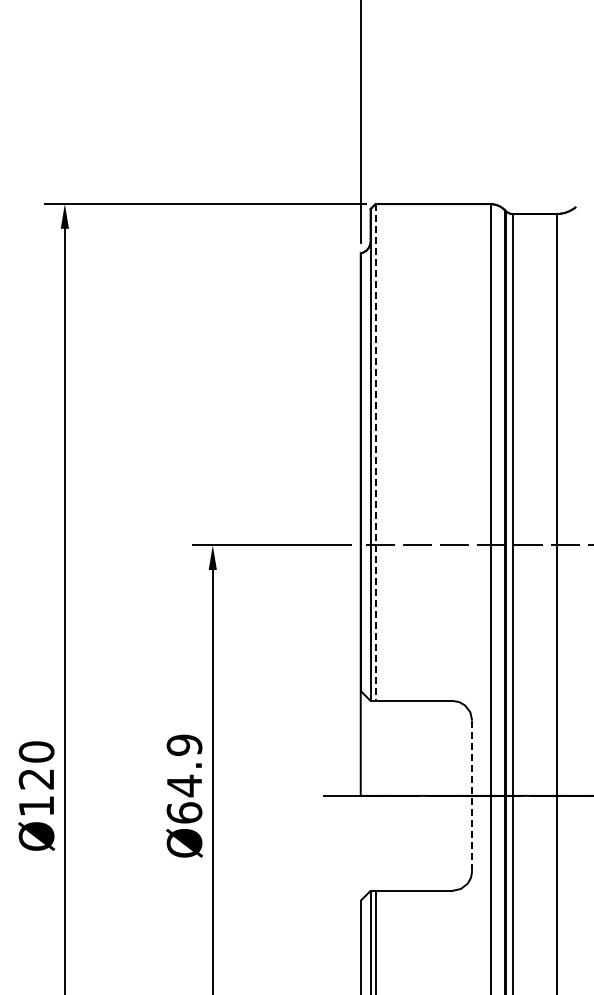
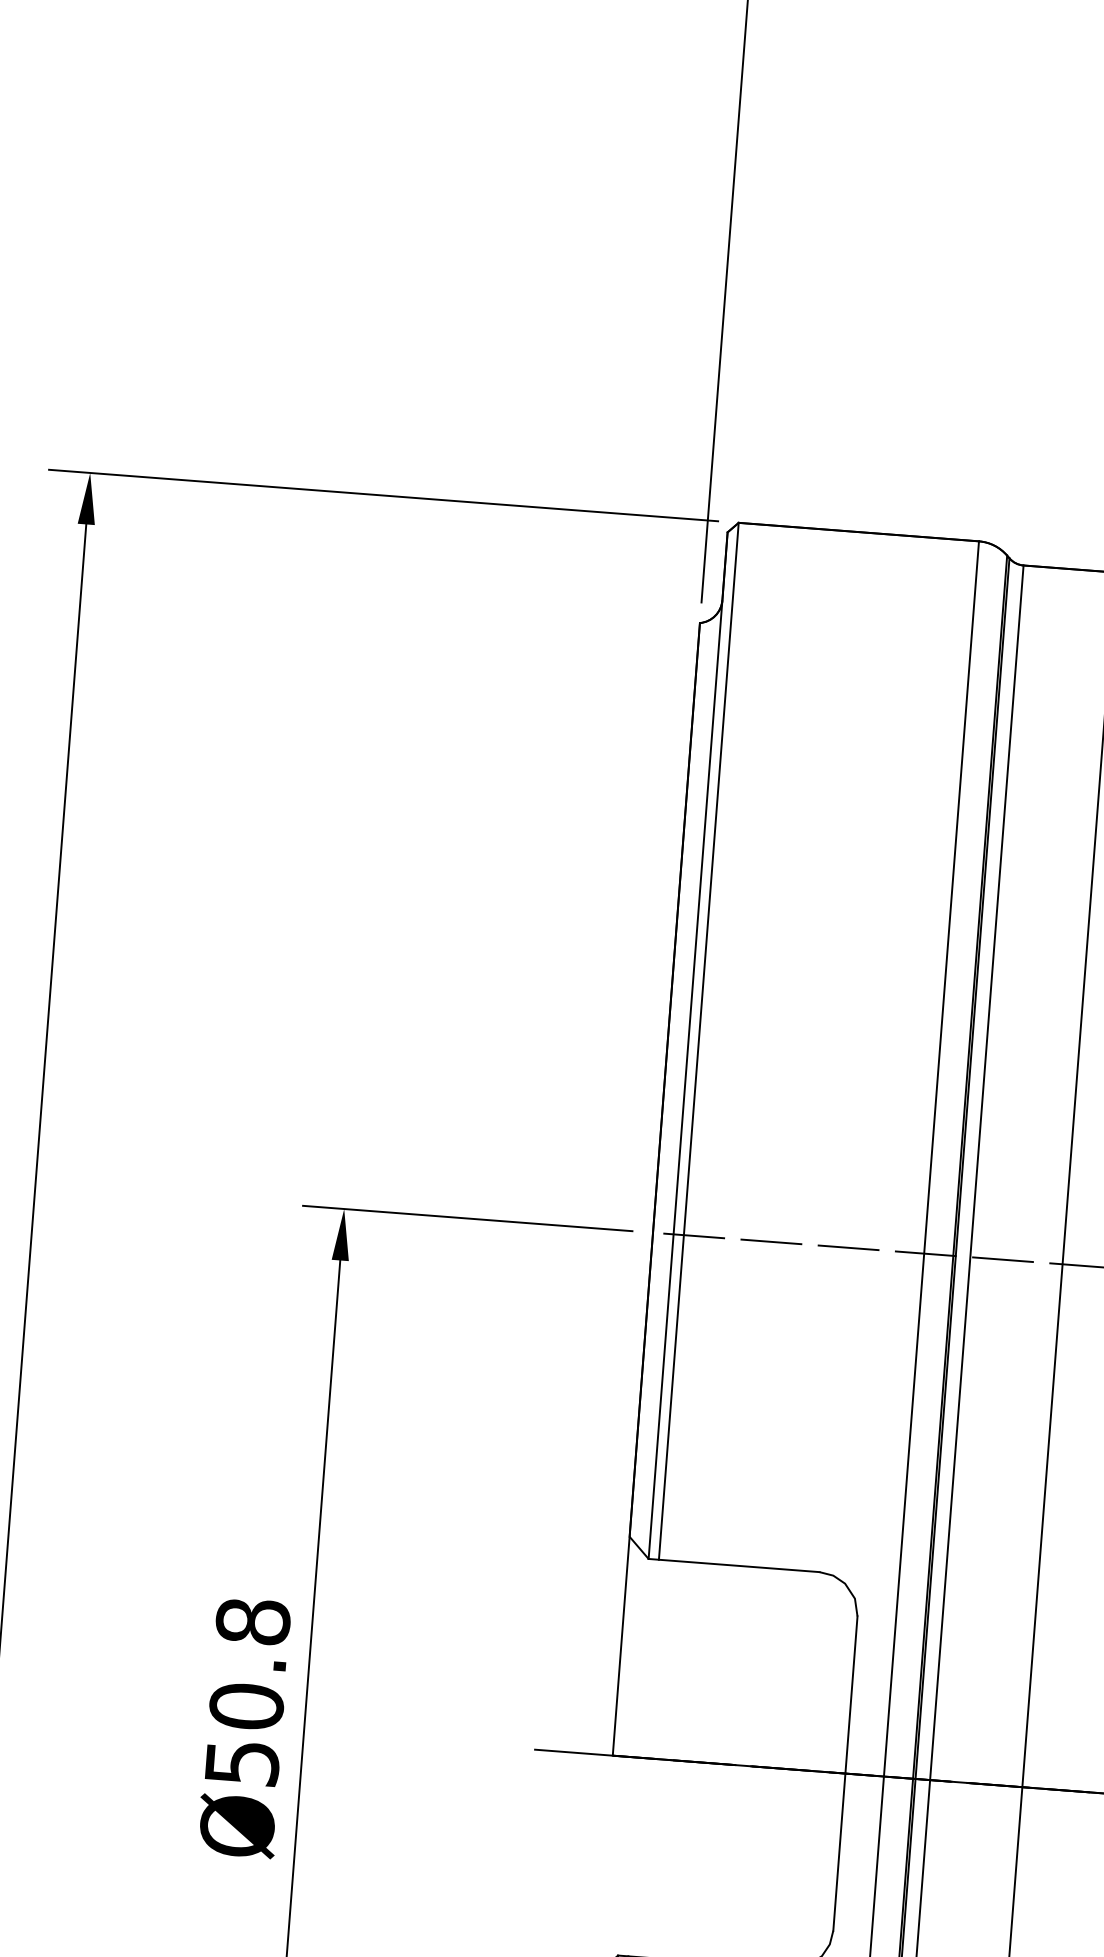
line: (375, 453) -> (698, 1043), dashed -> solid
text: (184, 778) -> (247, 1691), Ø64.9 -> Ø50.8
line: (472, 796) -> (845, 1774), dashed -> solid

